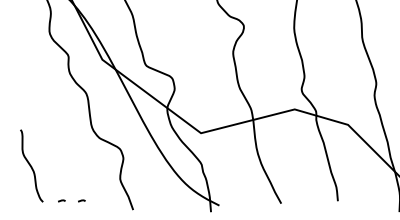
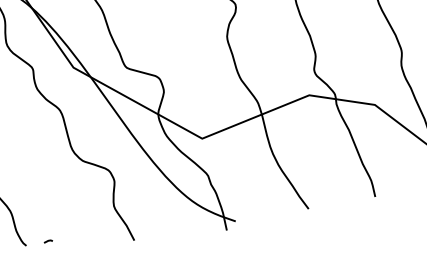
line: (81, 200) -> (71, 237), removed

